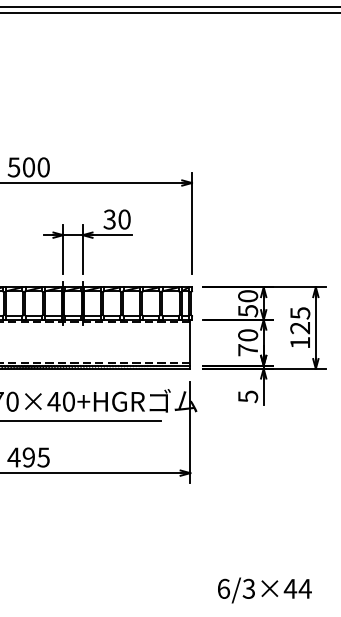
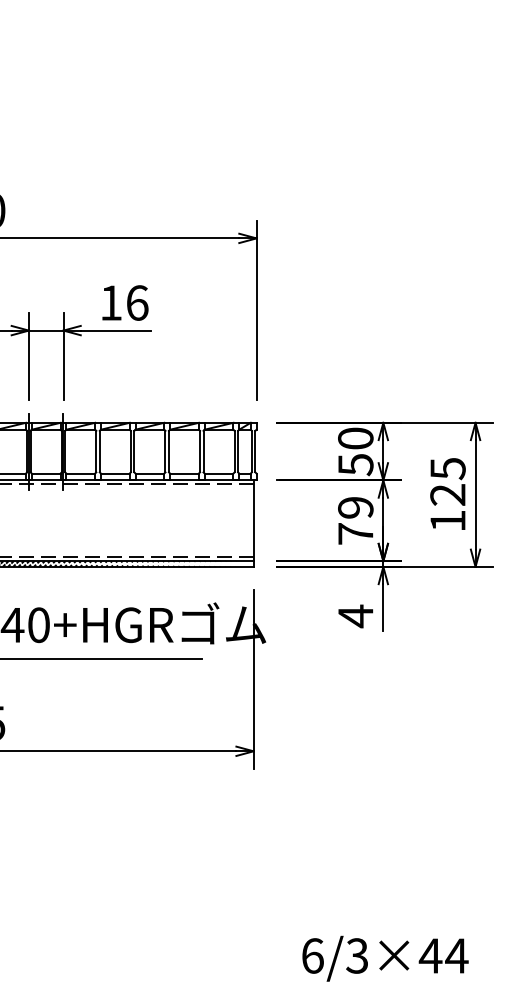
text: (116, 219) -> (123, 302), 30 -> 16
text: (248, 335) -> (356, 507), 70 -> 79
text: (248, 396) -> (356, 615), 5 -> 4

